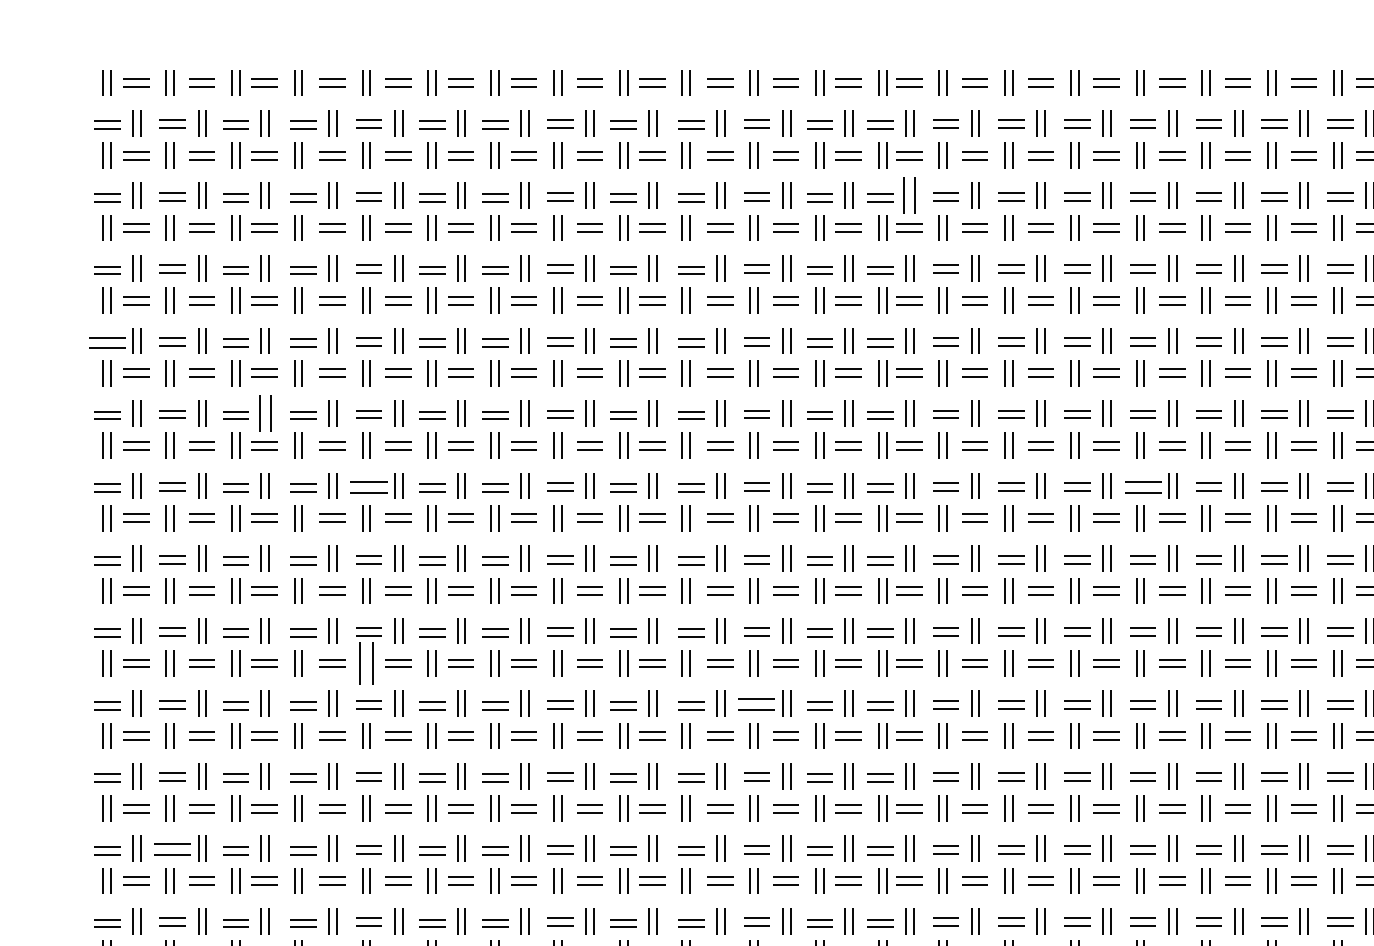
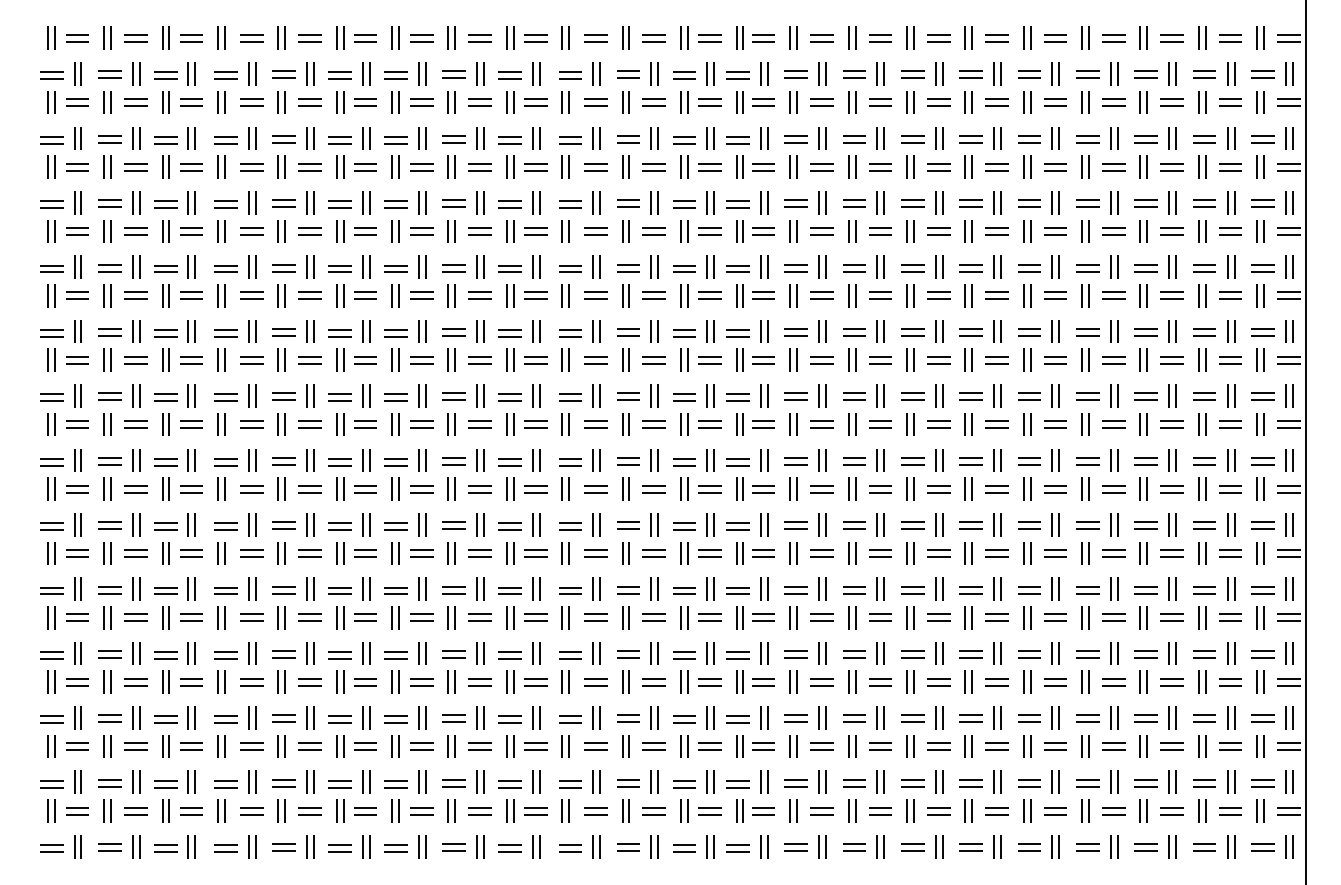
part: (910, 195) -> (764, 138), size x0.71
part: (106, 342) -> (51, 268), size x0.71
part: (264, 413) -> (191, 331), size x0.71
part: (368, 486) -> (283, 396), size x0.71
part: (1142, 486) -> (970, 396), size x0.71
part: (366, 663) -> (281, 553), size x0.62
part: (757, 705) -> (628, 590), size x0.71
part: (172, 849) -> (109, 718), size x0.71

